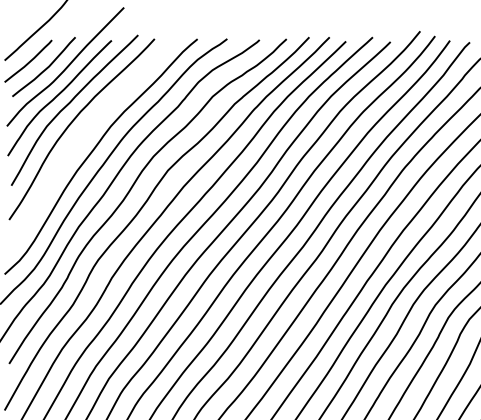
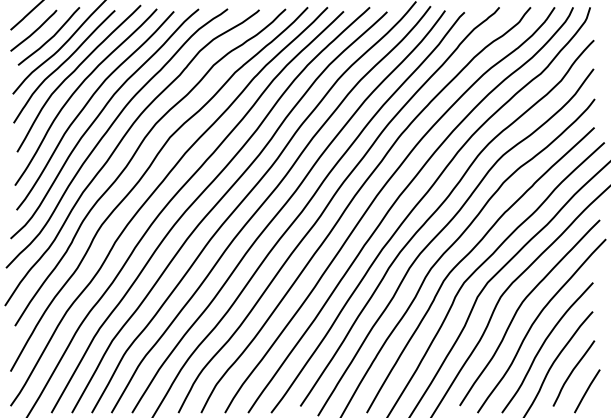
curve: (84, 135) -> (88, 103), added

